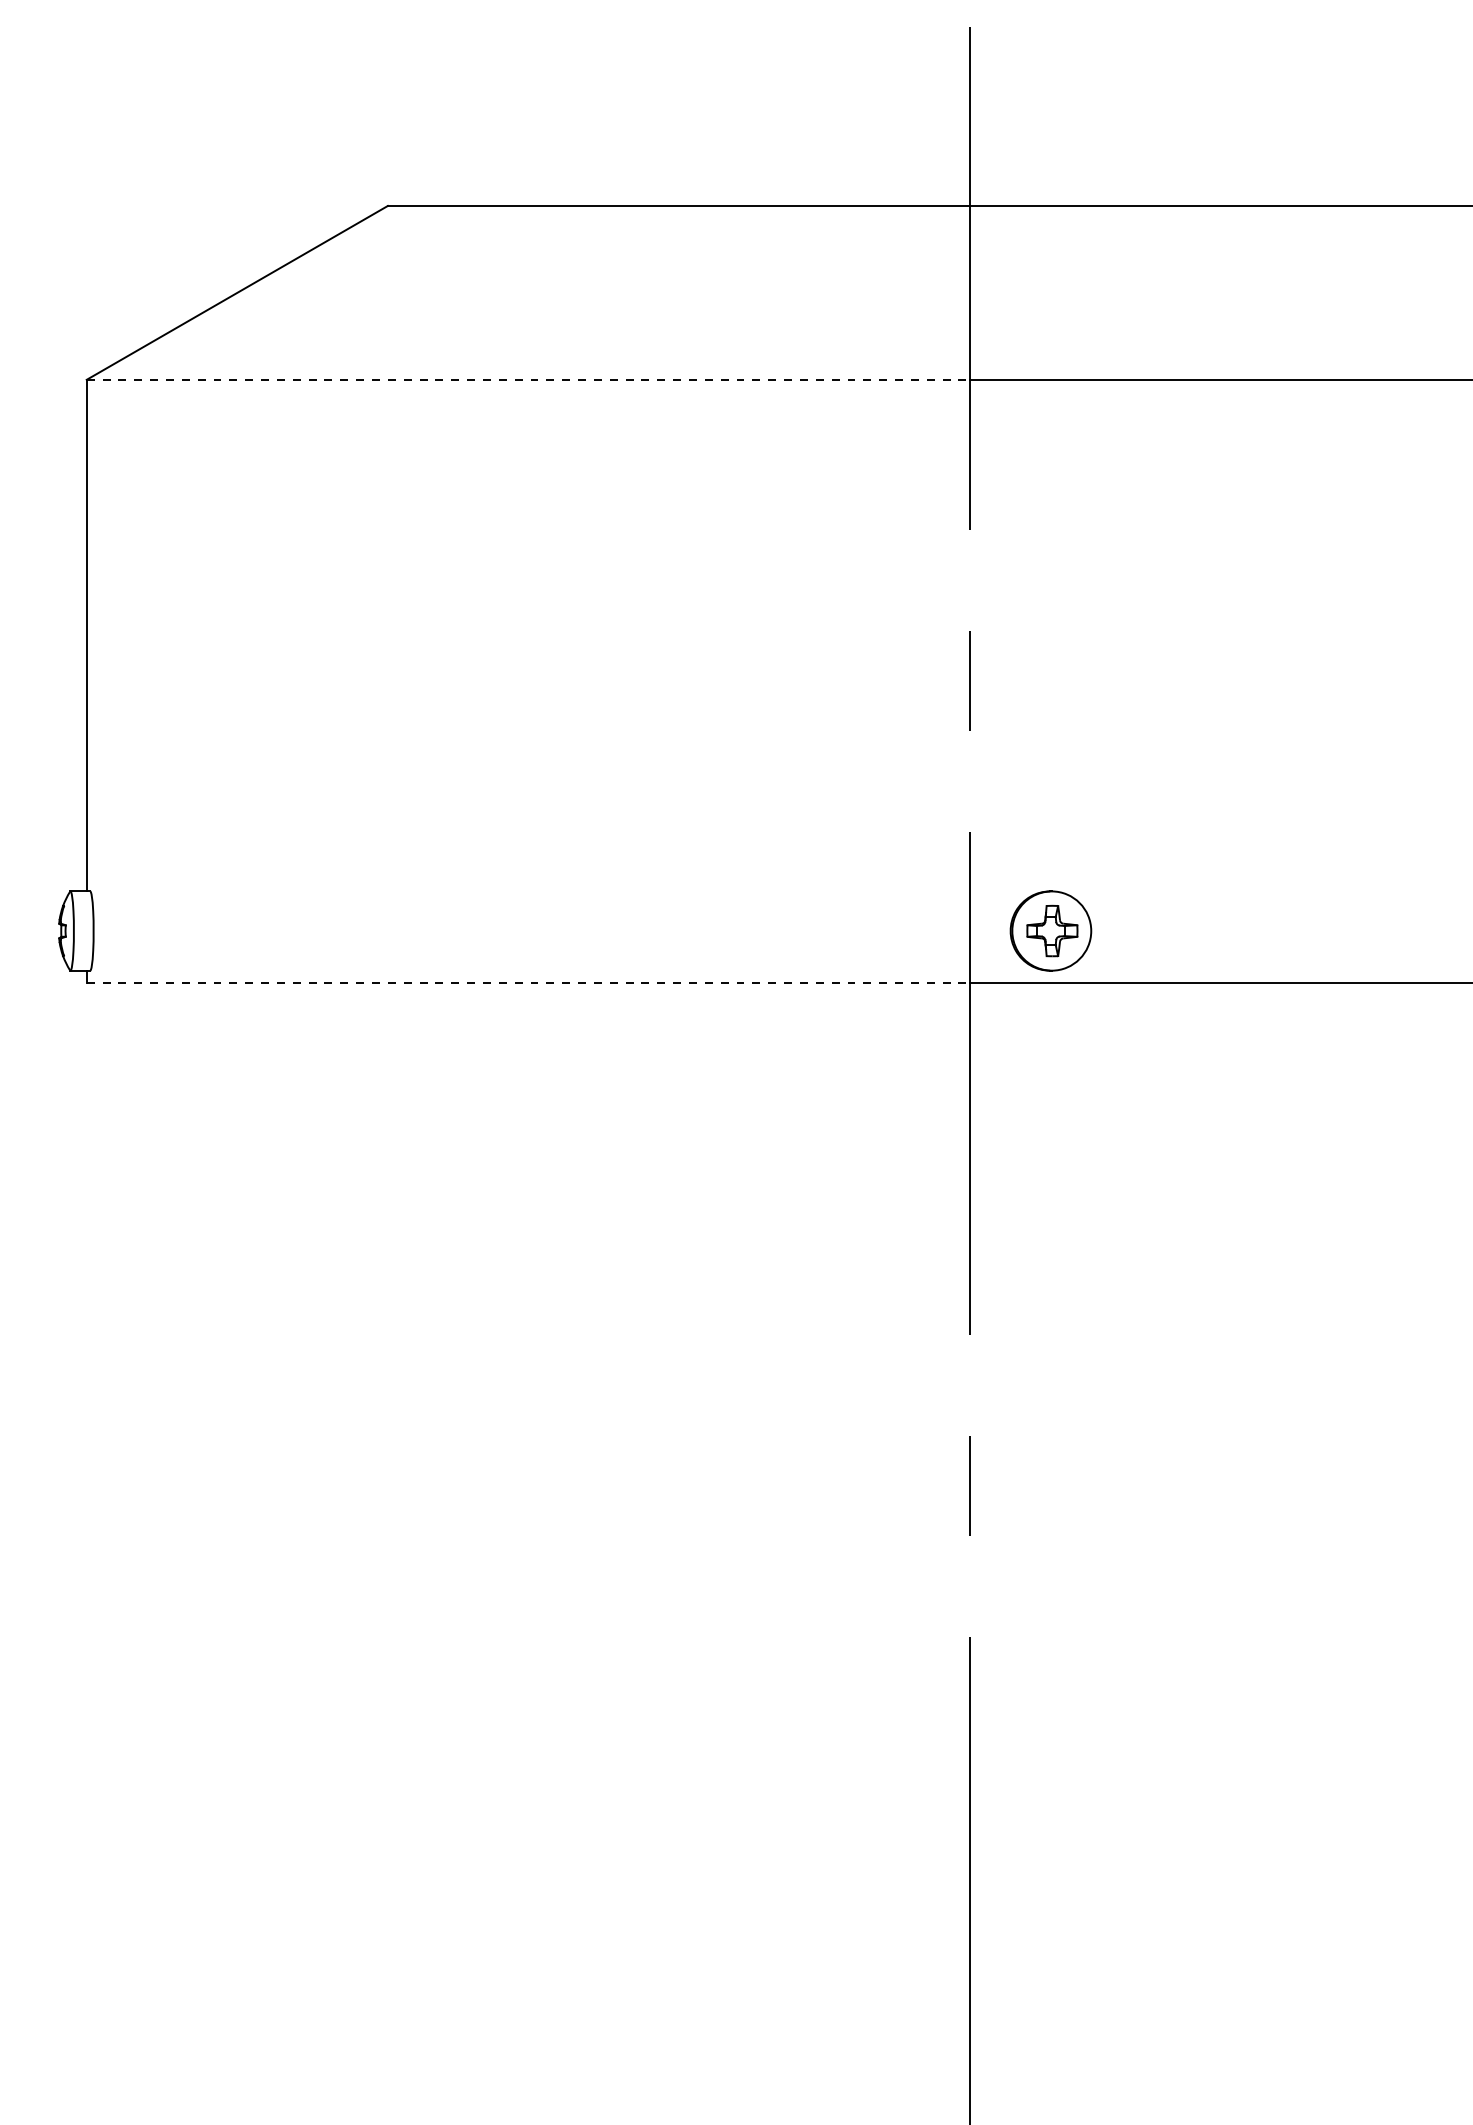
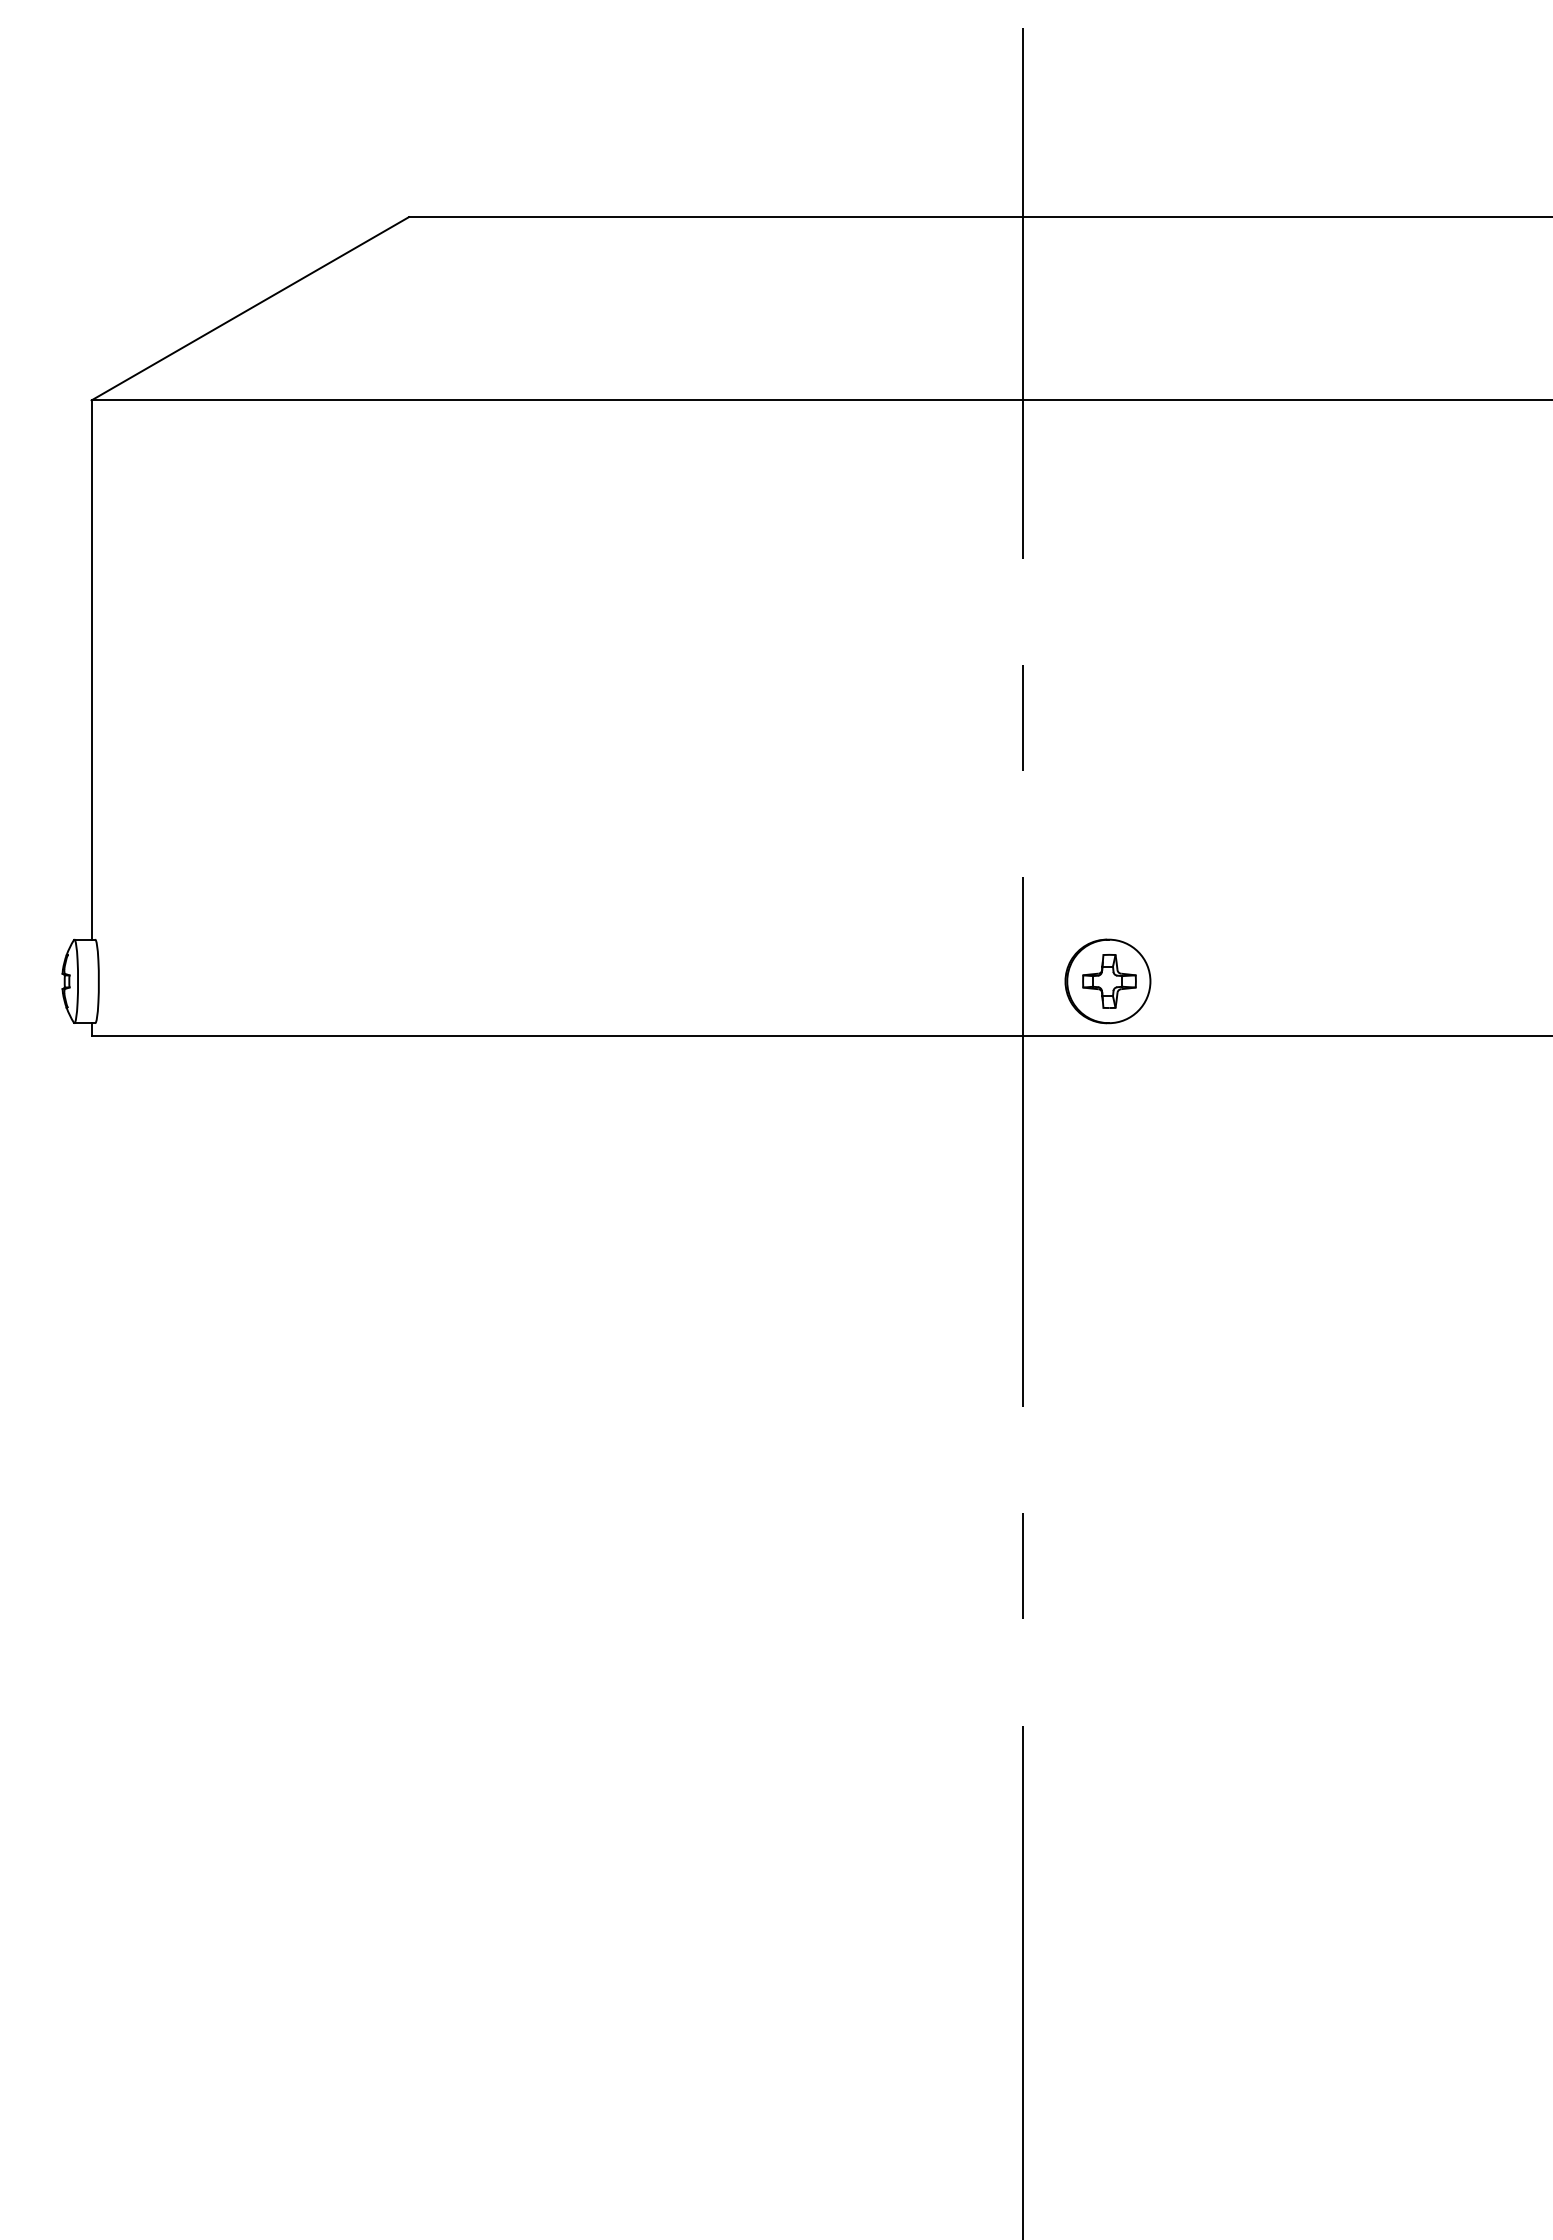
line: (528, 379) -> (557, 400), dashed -> solid
line: (528, 982) -> (557, 1035), dashed -> solid

